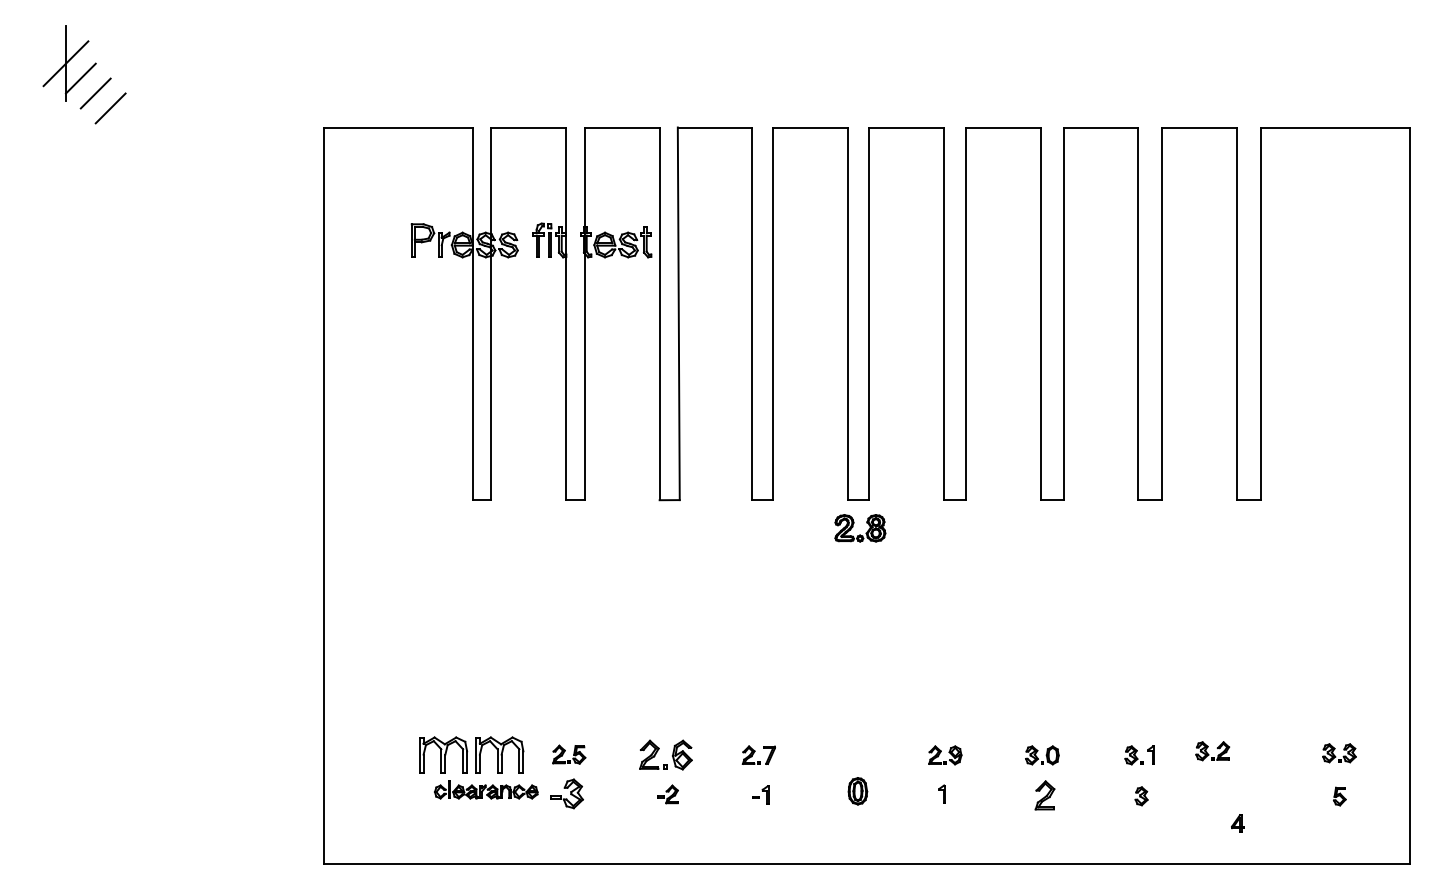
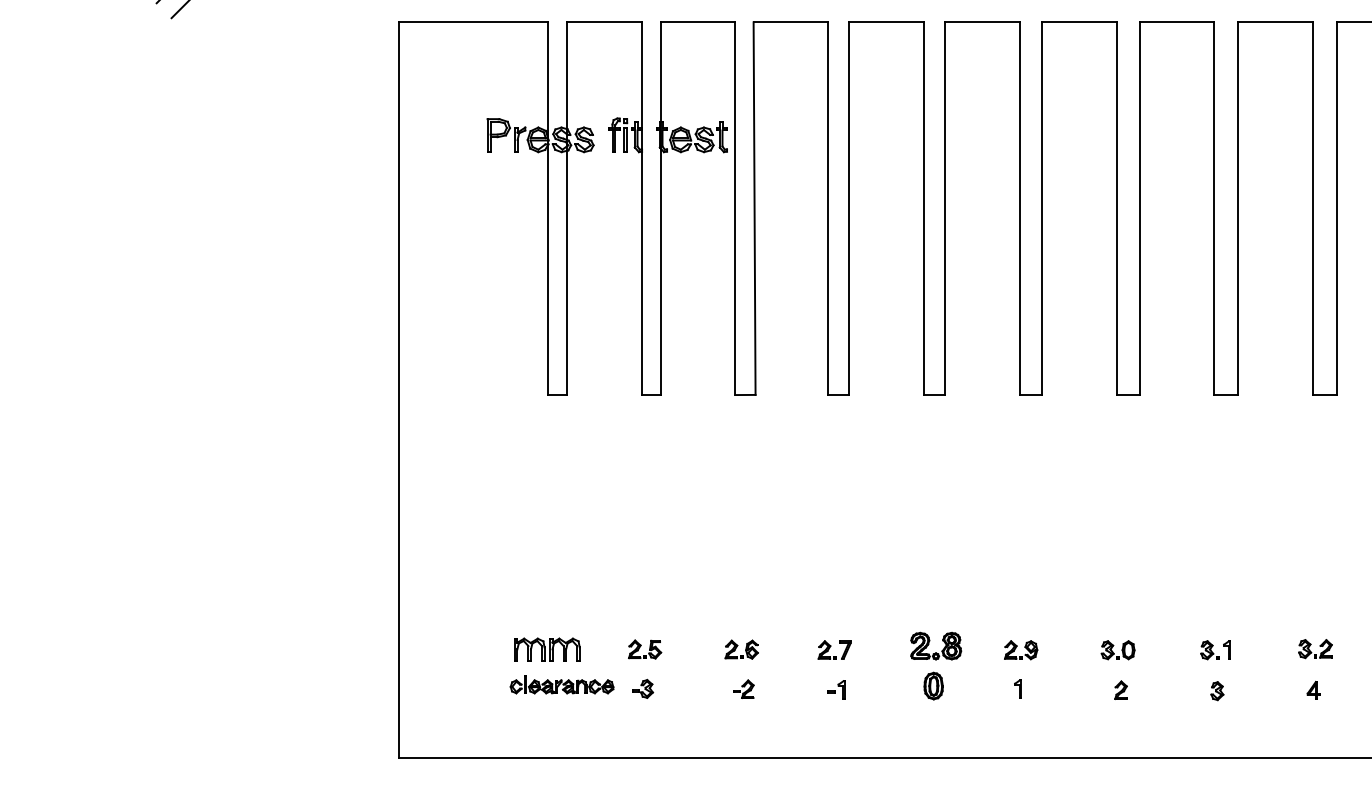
part: (860, 528) -> (936, 646), moved
part: (1212, 751) -> (1315, 649), moved
part: (471, 754) -> (547, 649), size x0.62
part: (665, 754) -> (741, 649), size x0.62
part: (567, 794) -> (643, 689), size x0.62
part: (1045, 795) -> (1121, 690), size x0.62
part: (1237, 823) -> (1313, 690), moved

